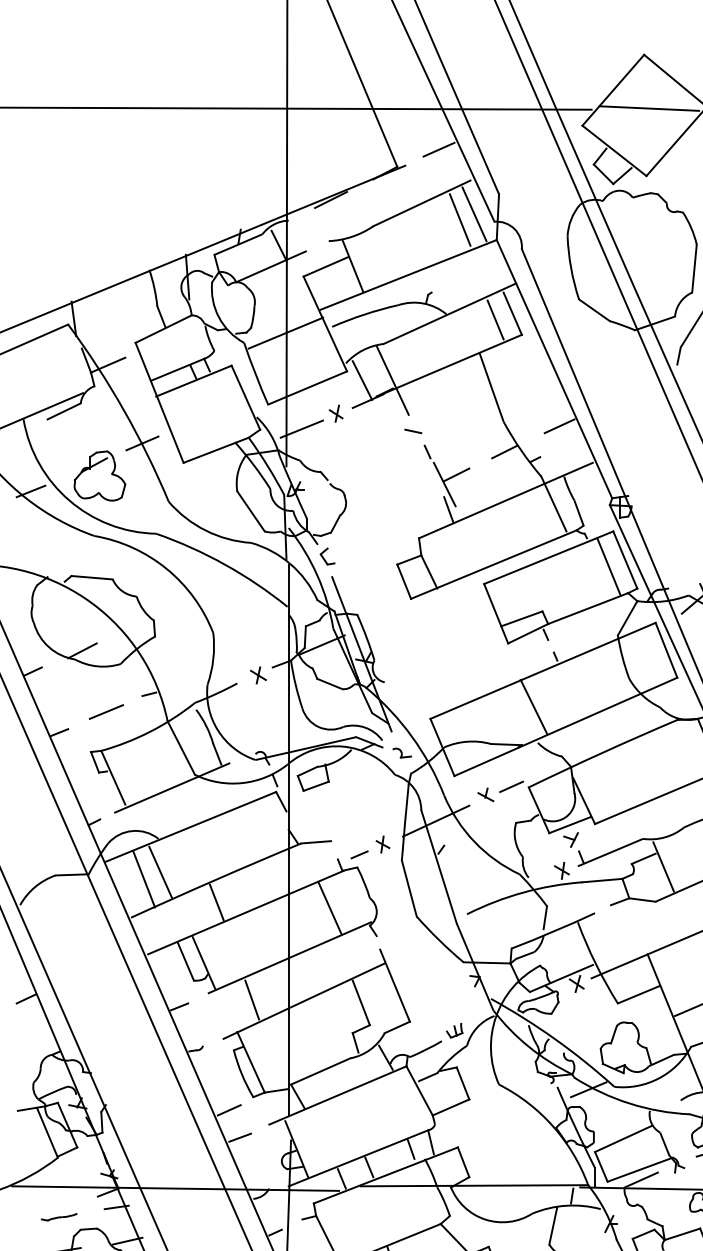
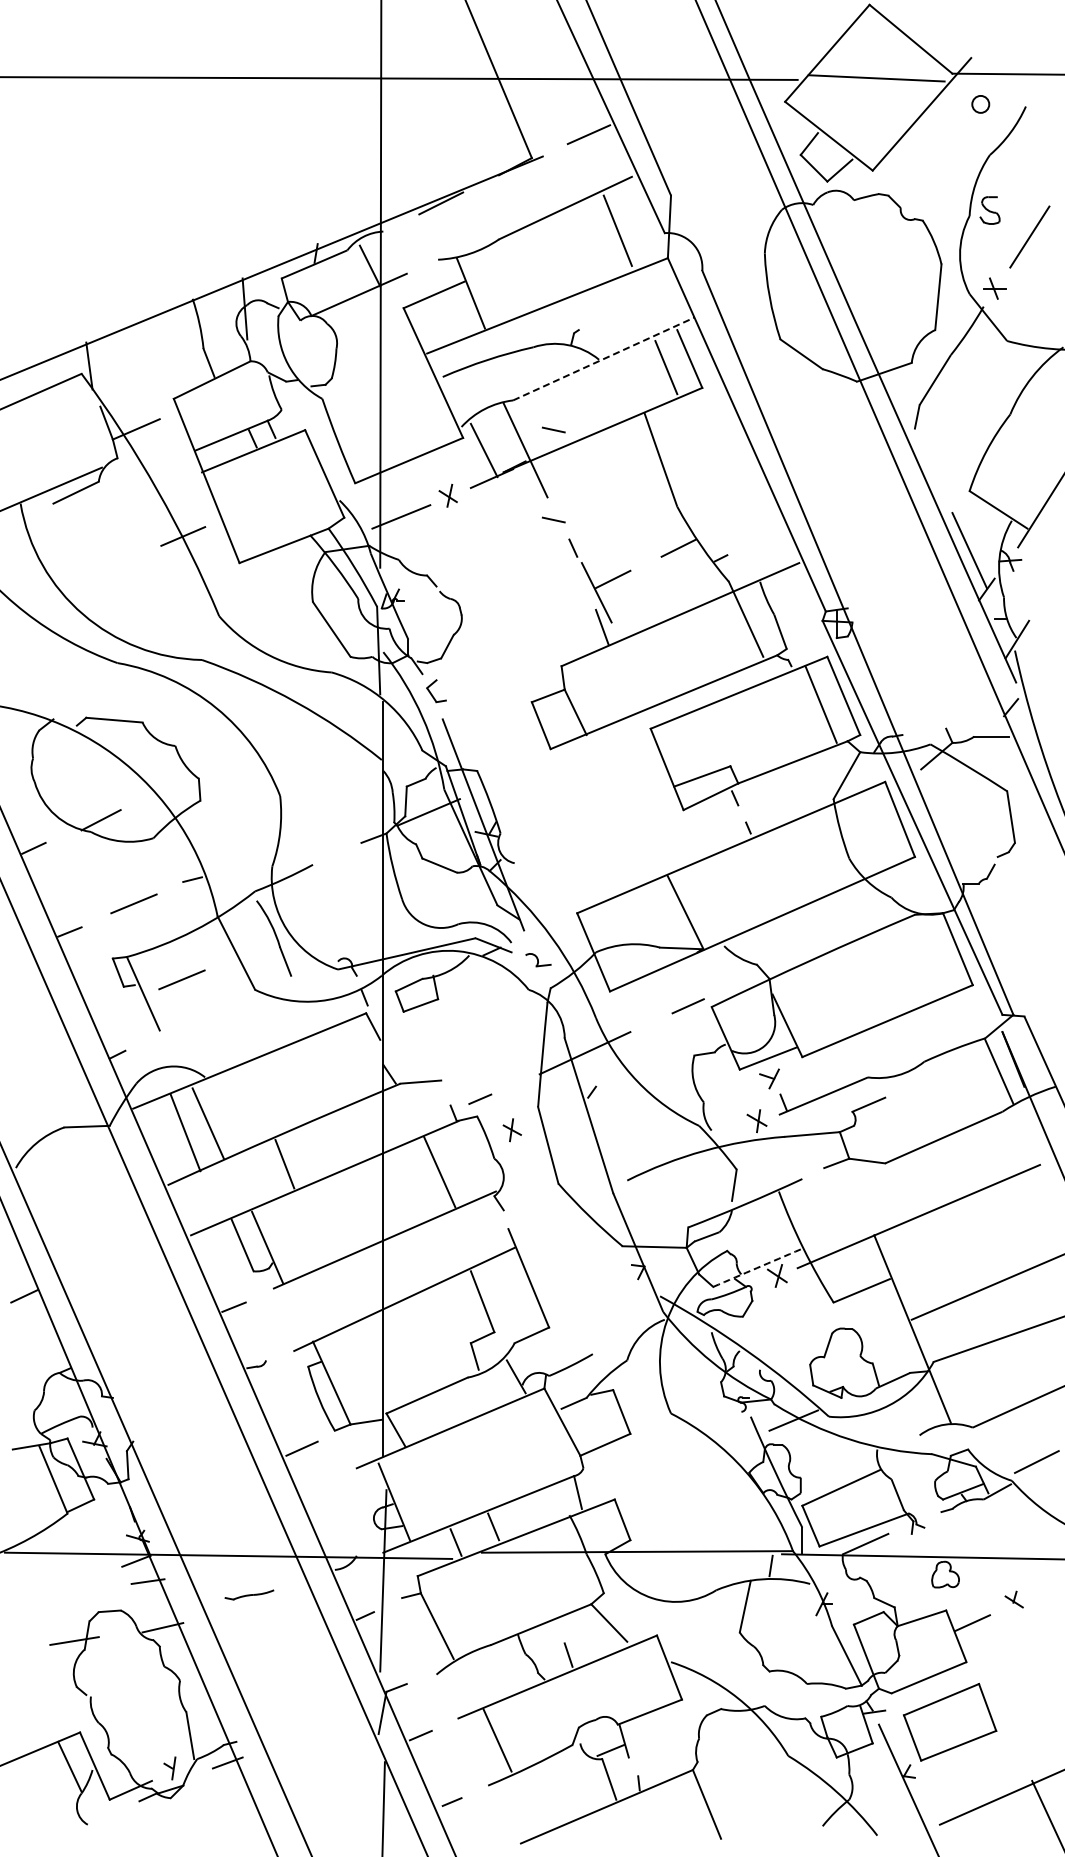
line: (474, 213) -> (637, 222), removed
line: (449, 314) -> (603, 359), solid -> dashed
line: (285, 333) -> (379, 385), removed
line: (413, 365) -> (553, 429), added
line: (559, 425) -> (753, 512), removed
part: (99, 475) -> (124, 580), removed
line: (30, 490) -> (30, 601), removed
part: (258, 675) -> (341, 853), removed
line: (533, 706) -> (685, 912), moved
line: (141, 767) -> (181, 979), added
line: (171, 787) -> (223, 1007), removed
part: (485, 794) -> (652, 1016), removed
part: (382, 844) -> (511, 1130), moved
line: (663, 866) -> (896, 1115), removed
arc: (562, 978) -> (757, 1268), solid -> dashed
line: (251, 999) -> (332, 1297), removed
part: (454, 1030) -> (609, 1339), removed
line: (239, 1137) -> (316, 1485), removed
line: (410, 1148) -> (550, 1501), removed
part: (59, 1216) -> (249, 1594), moved

